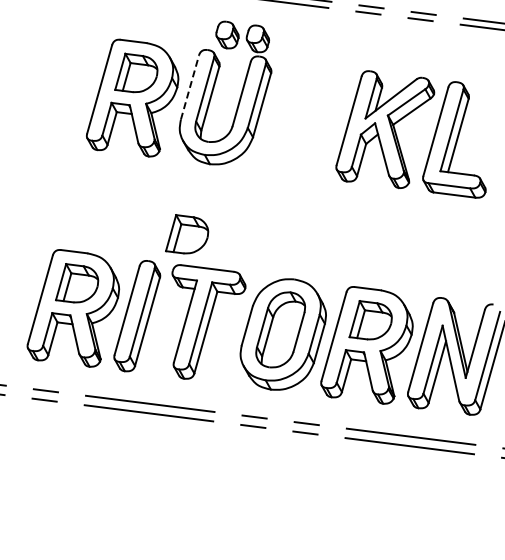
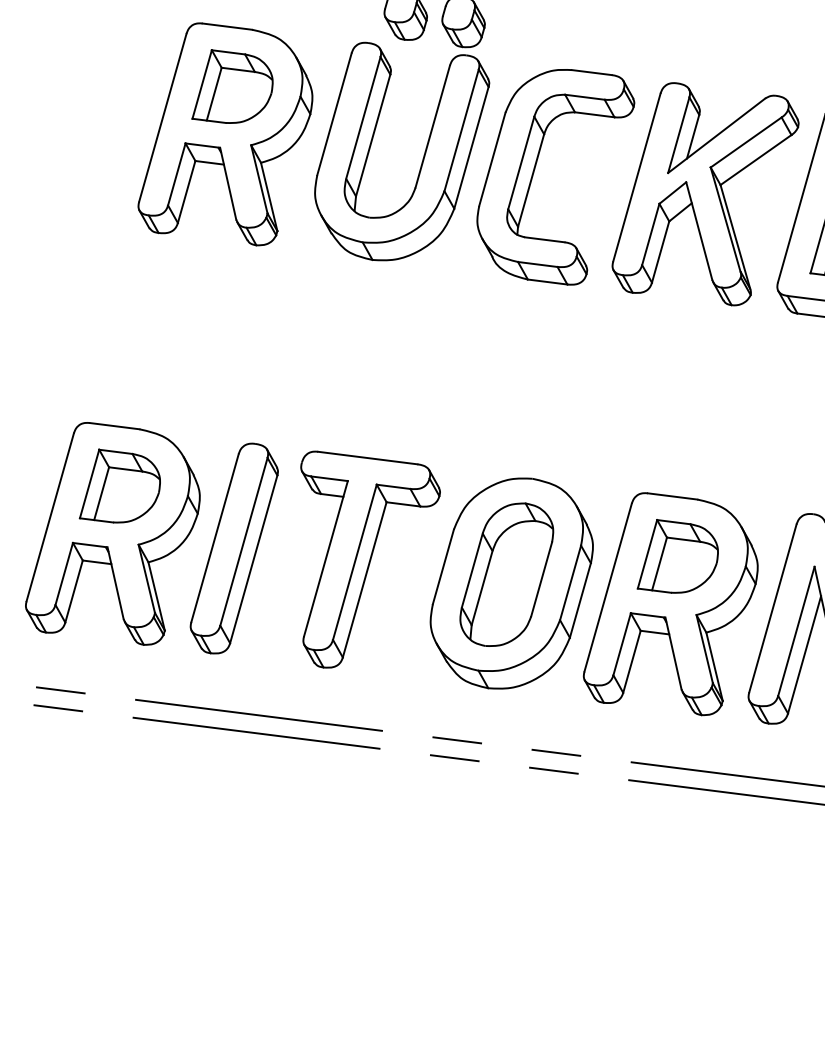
line: (190, 87) -> (335, 114), dashed -> solid
part: (296, 116) -> (536, 169), added
part: (187, 234) -> (329, 393), removed

